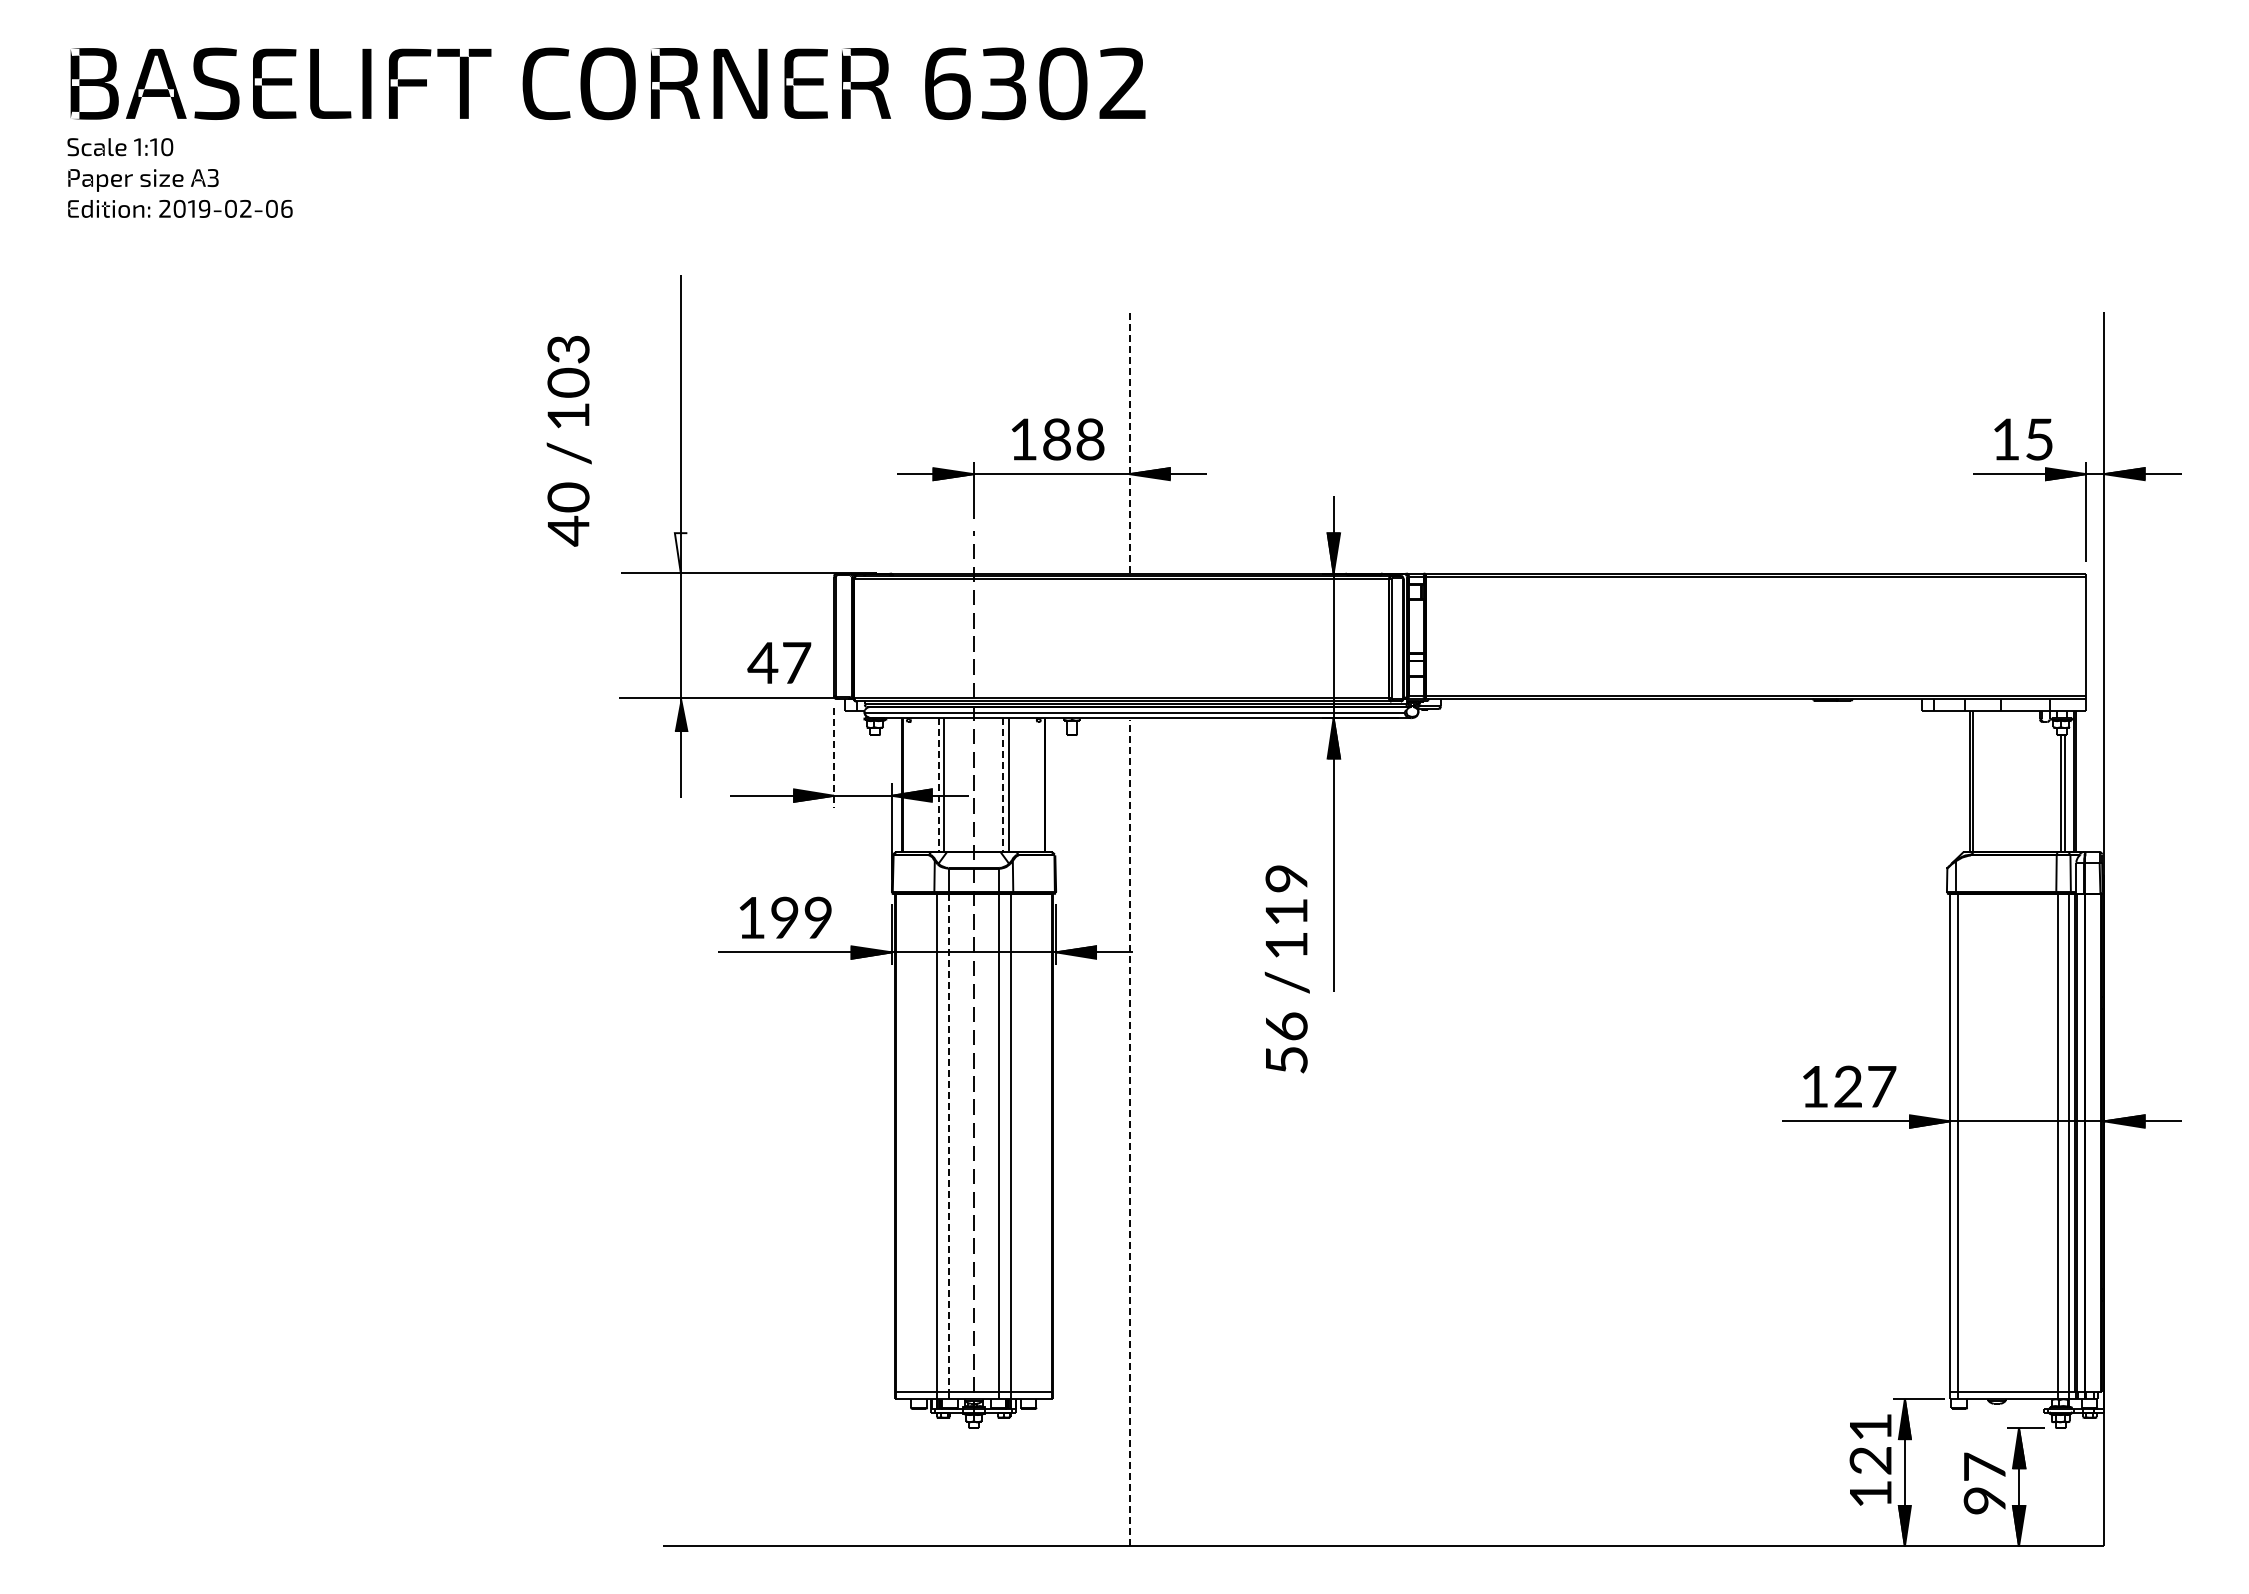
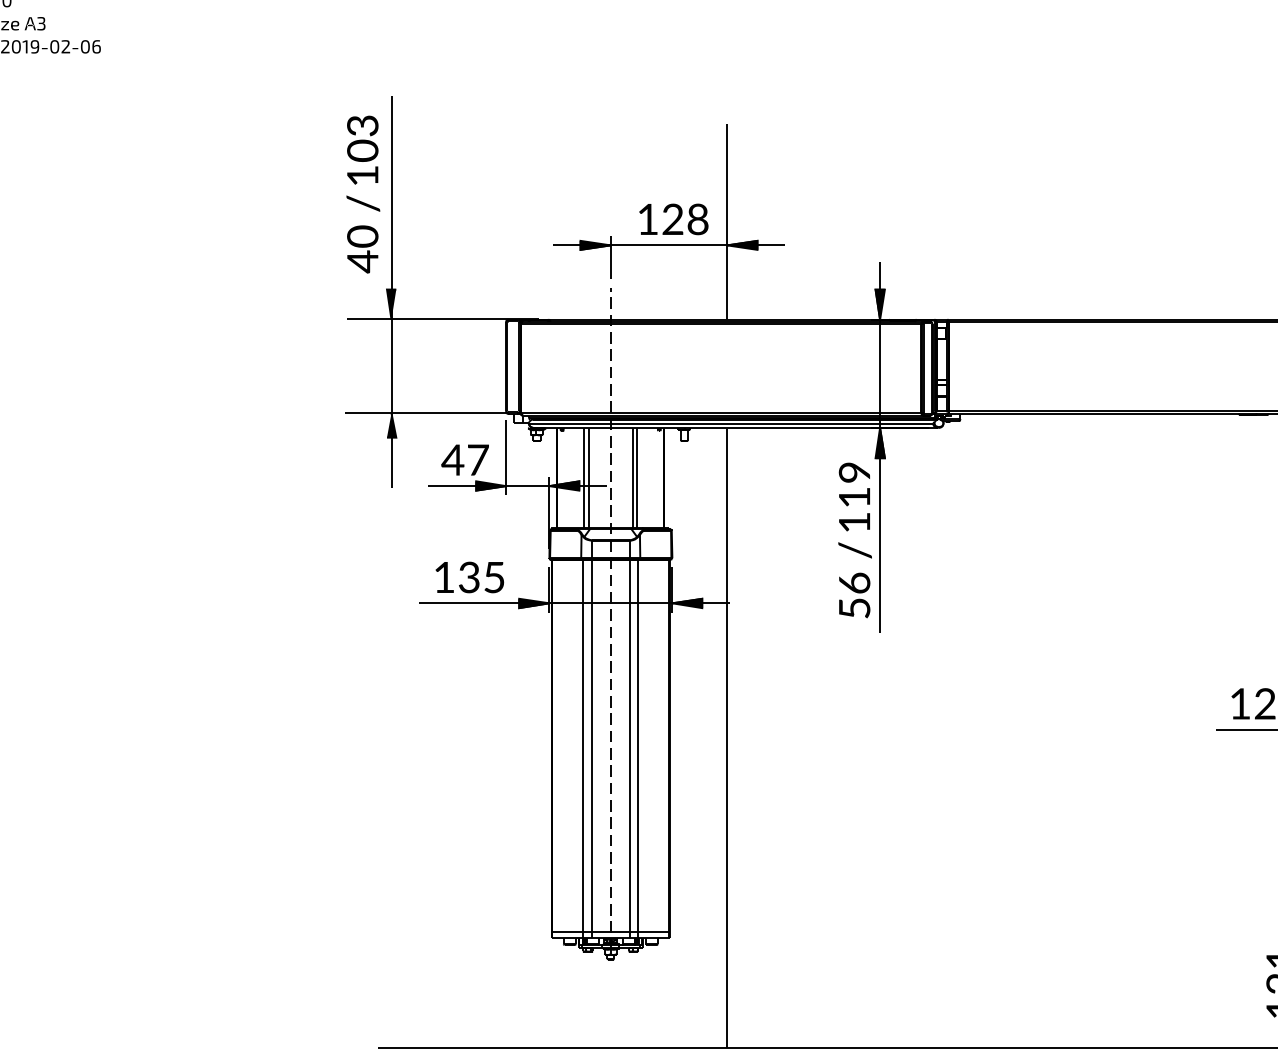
text: (1056, 439) -> (672, 219), 188 -> 128
text: (568, 441) -> (362, 194), moved
line: (1129, 442) -> (727, 221), dashed -> solid
fill: (680, 553) -> (391, 304), added
text: (779, 662) -> (465, 459), moved
line: (834, 757) -> (506, 457), dashed -> solid
line: (938, 785) -> (584, 478), dashed -> solid
line: (1003, 785) -> (632, 478), dashed -> solid
text: (801, 917) -> (481, 577), 199 -> 135
text: (1286, 969) -> (854, 540), moved
line: (1129, 1132) -> (727, 738), dashed -> solid
line: (948, 1143) -> (591, 746), dashed -> solid

